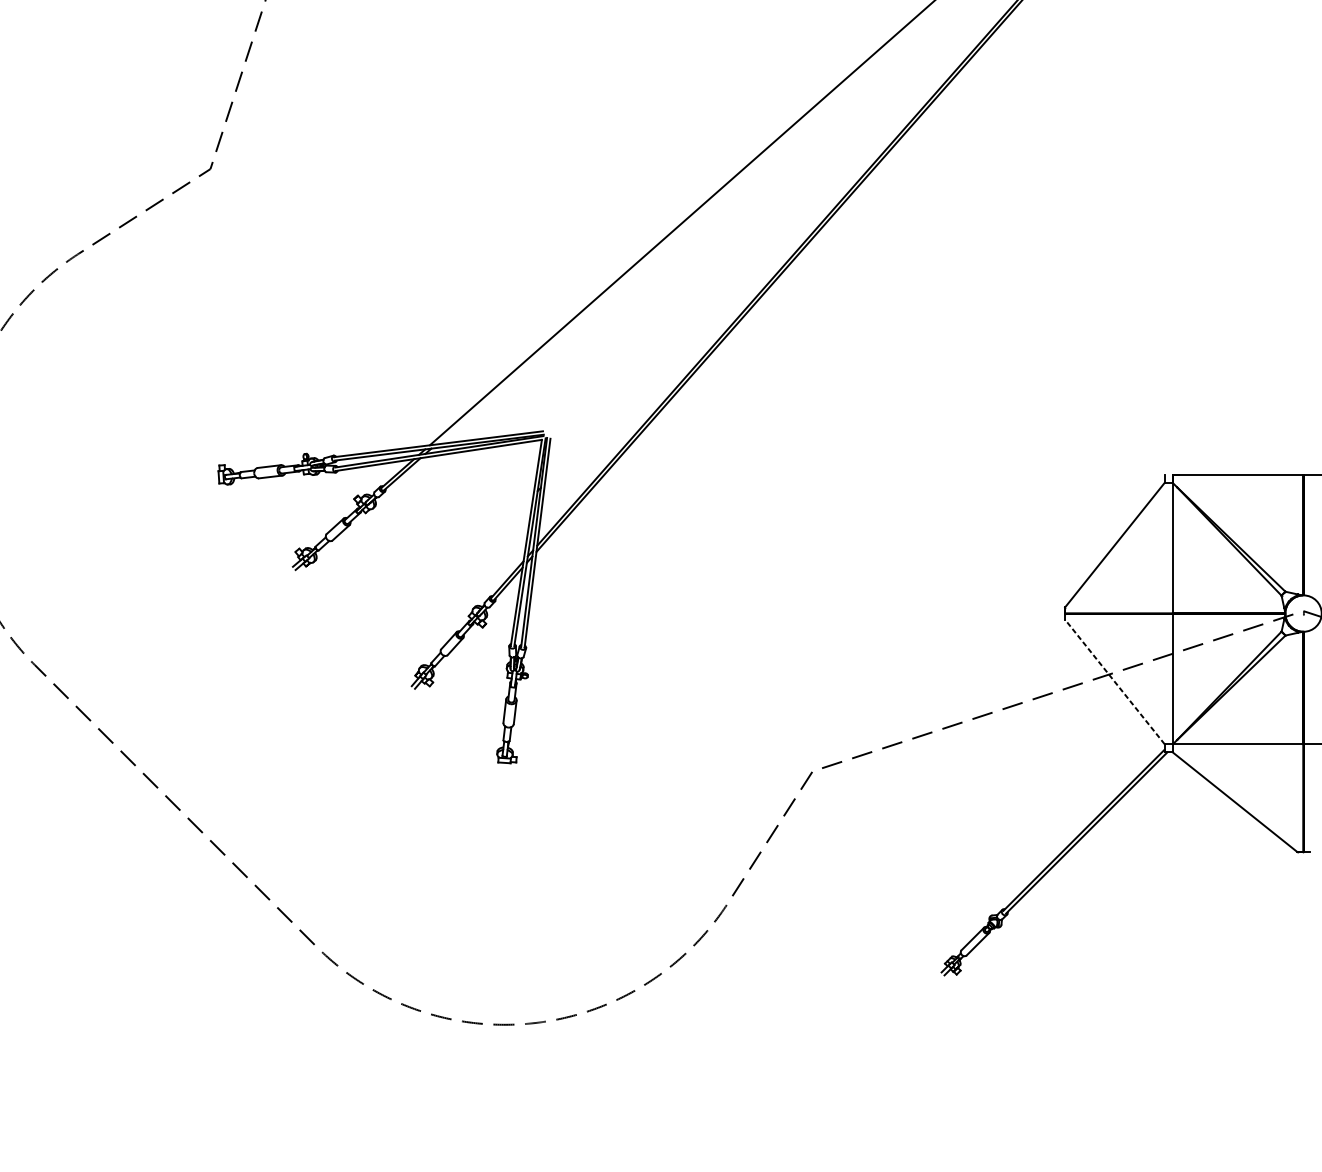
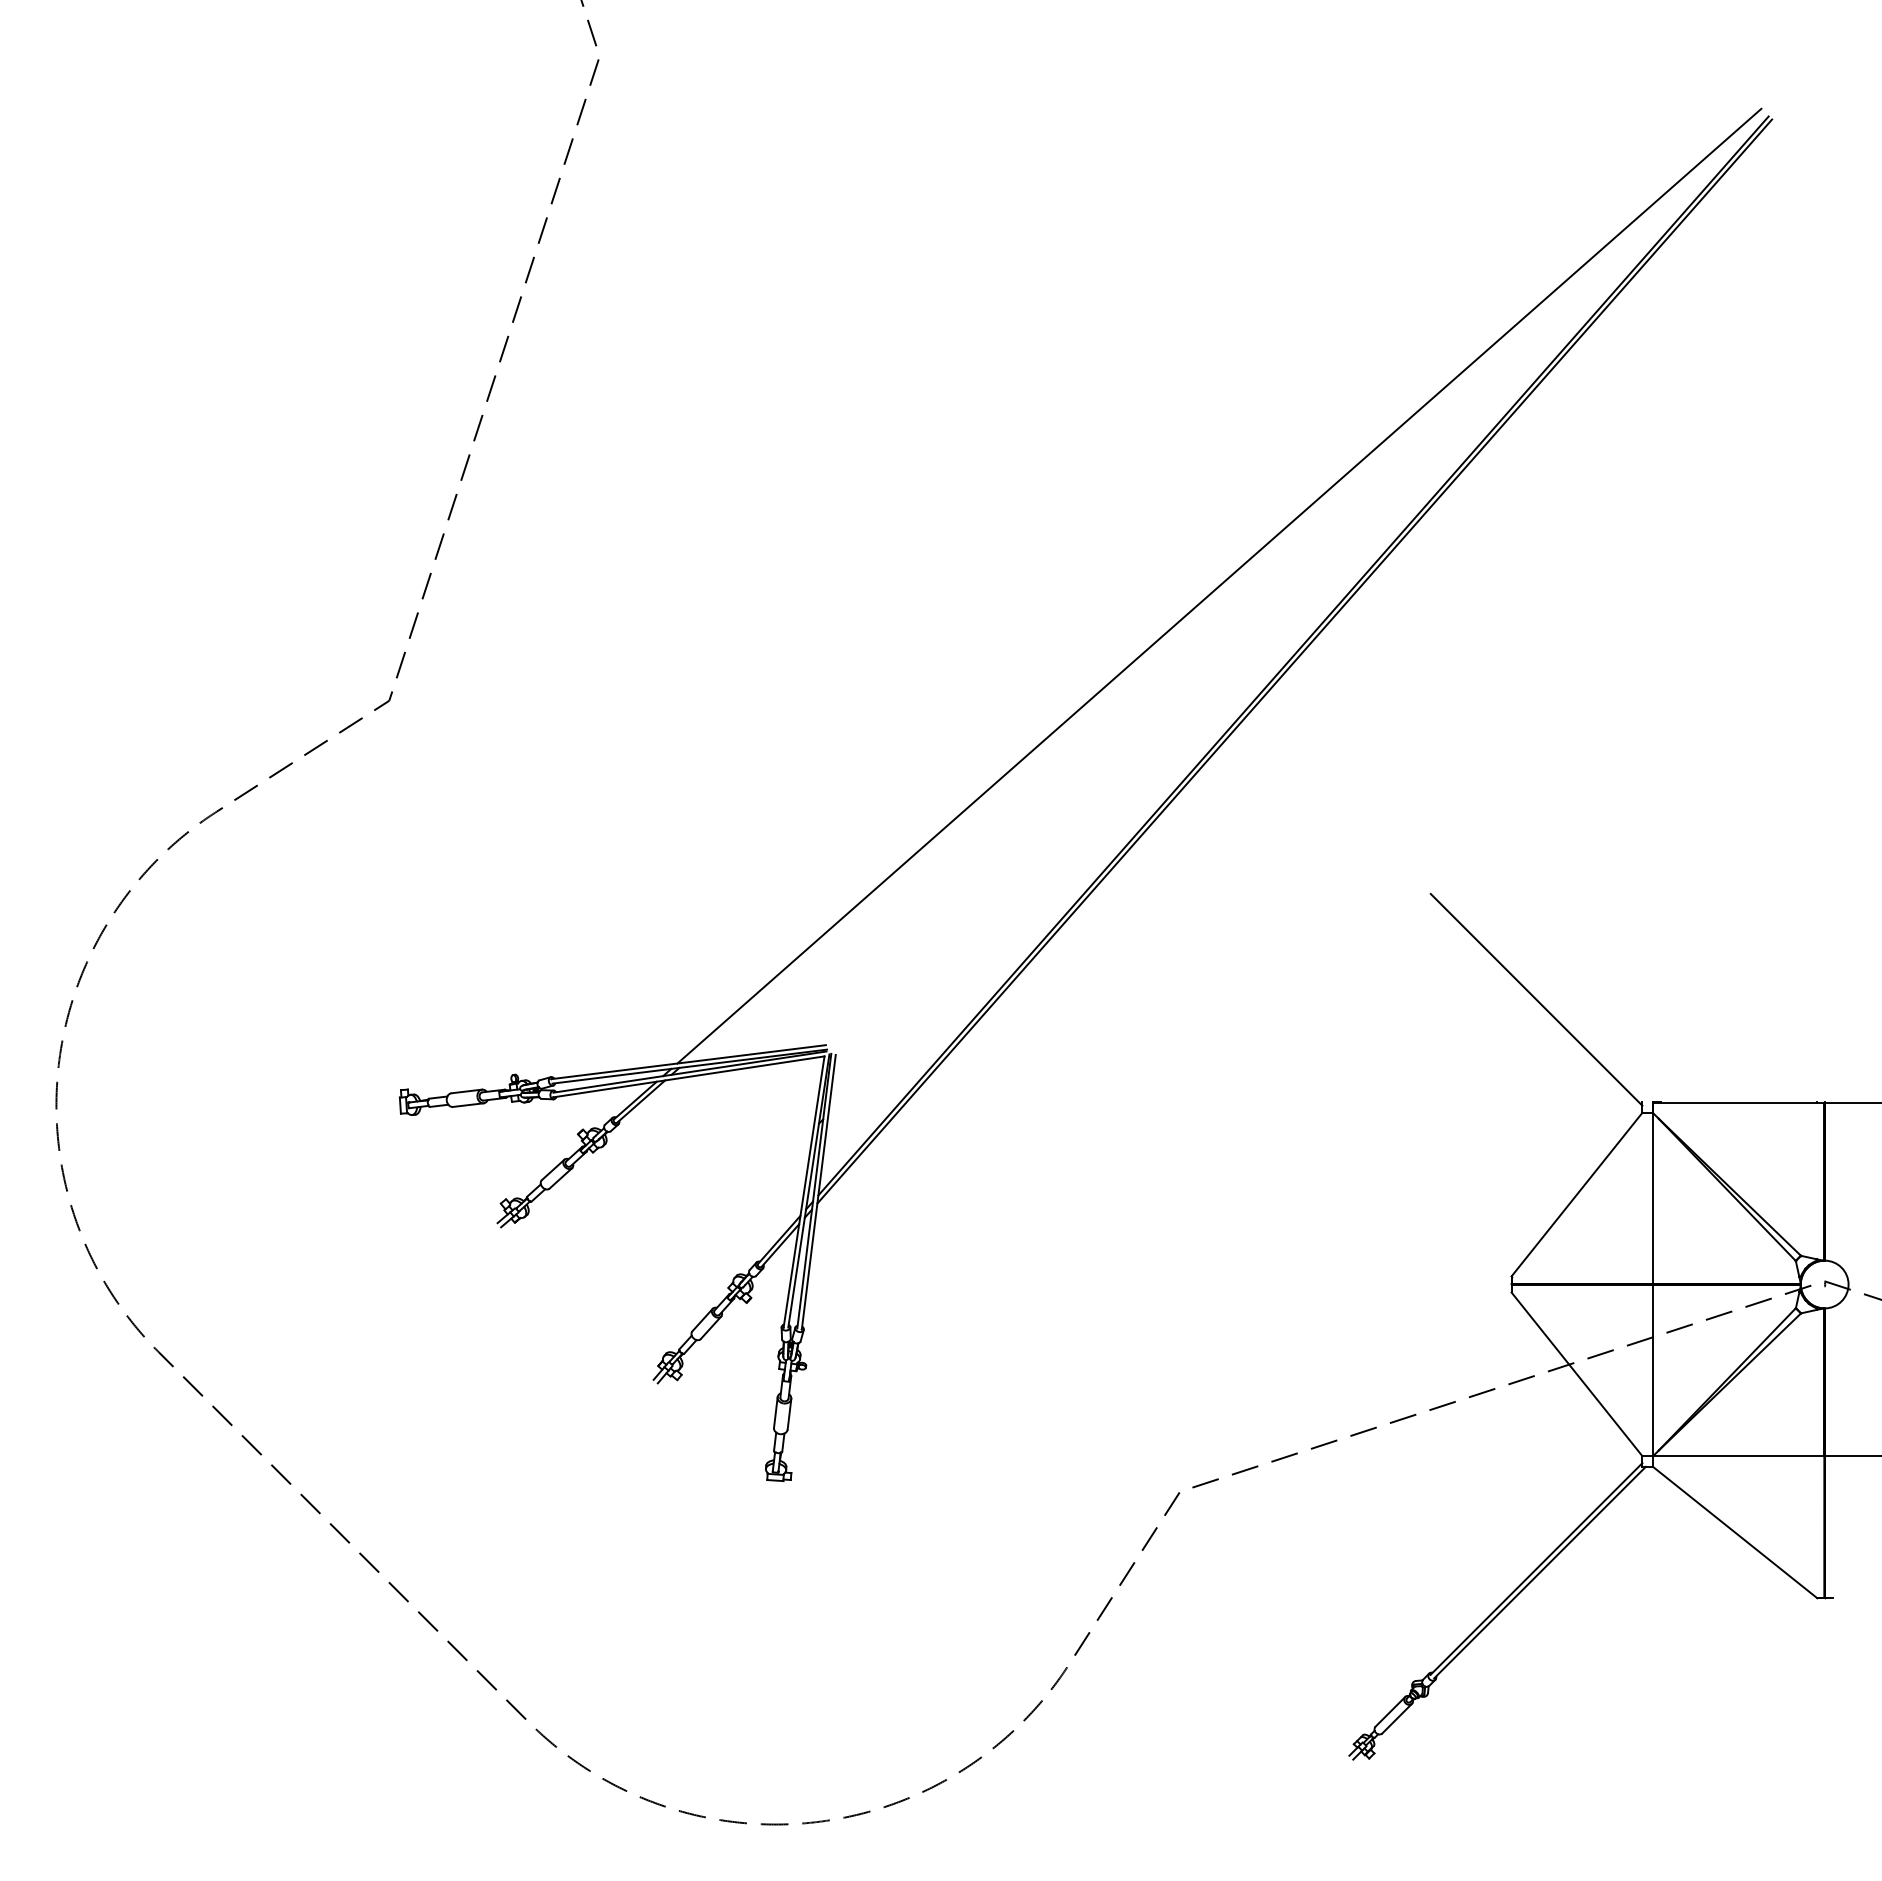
line: (1084, 396) -> (1536, 999), added
line: (1114, 682) -> (1576, 1374), dashed -> solid

